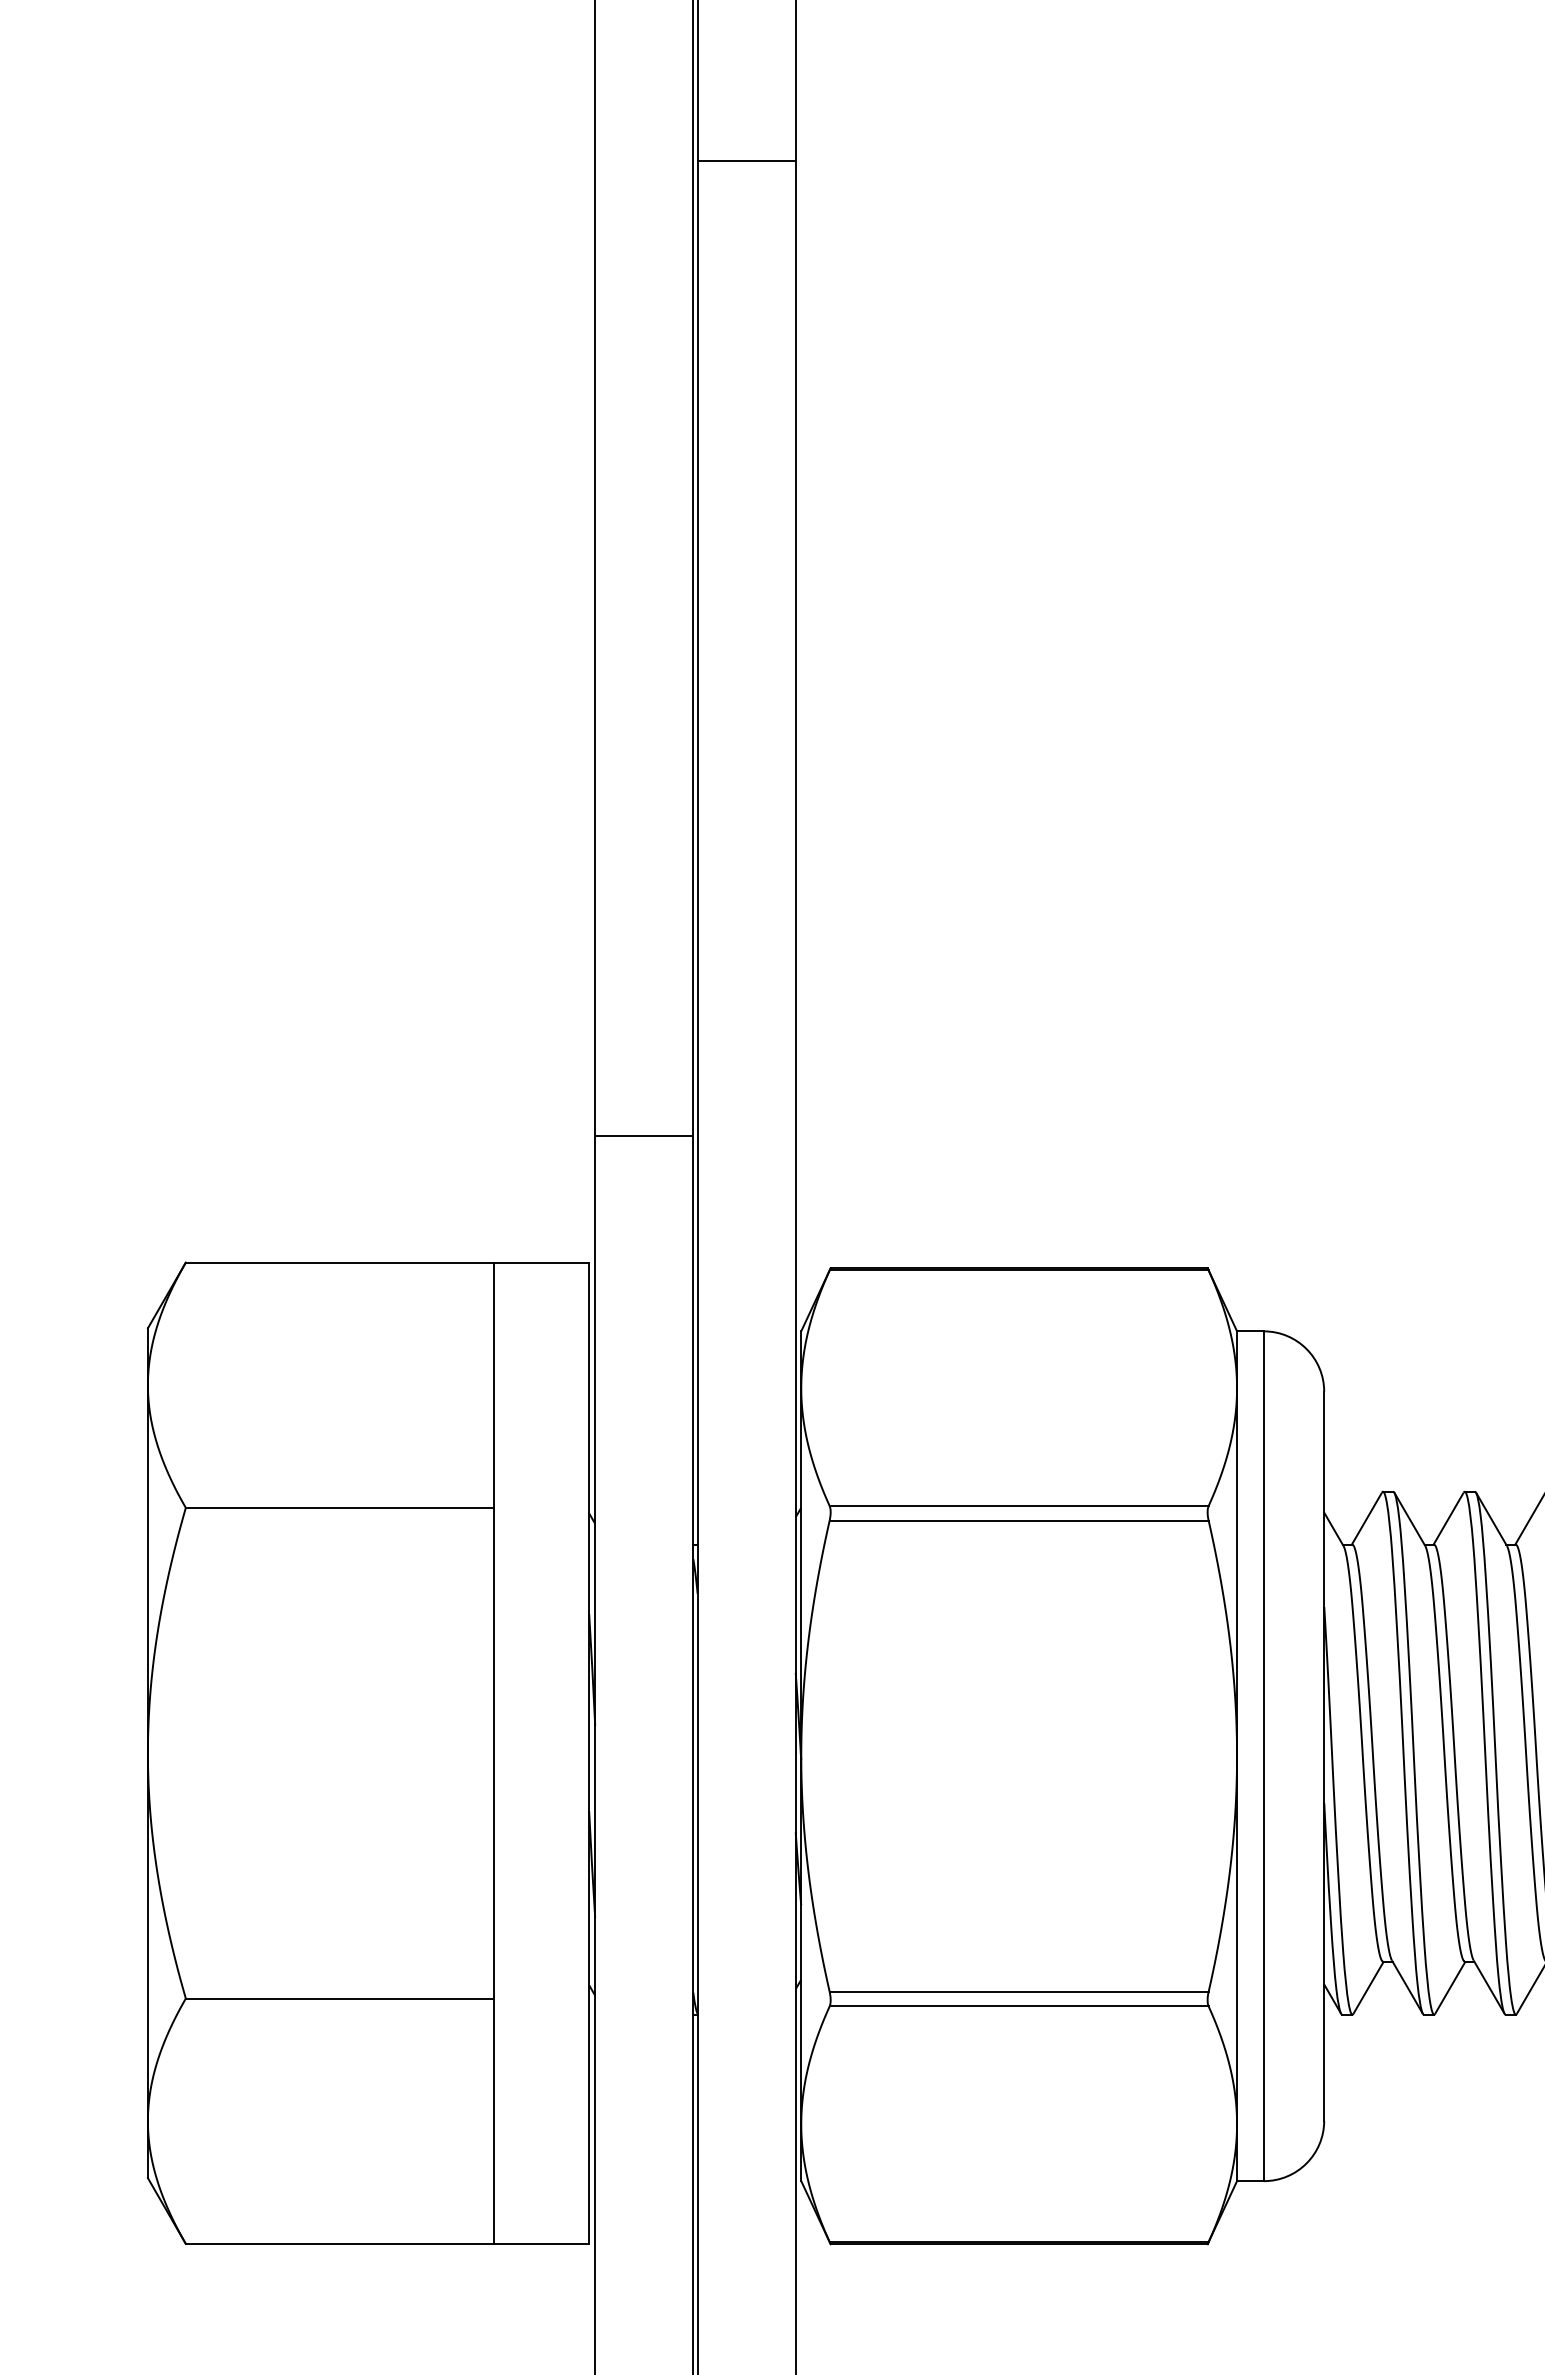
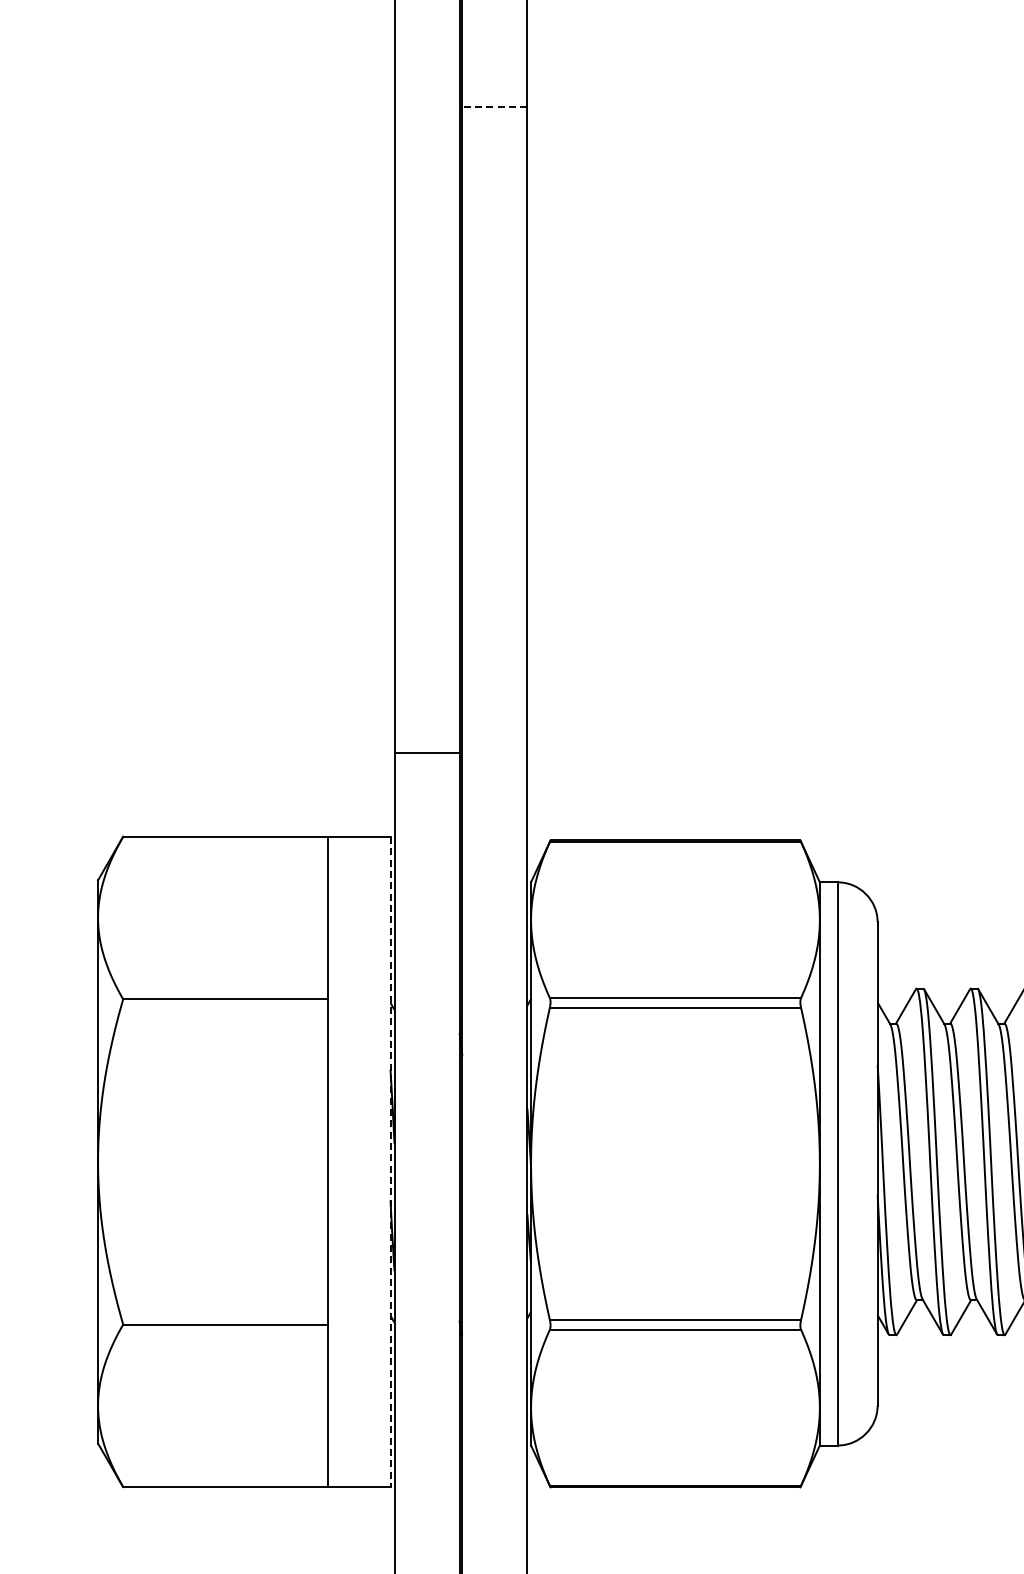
line: (746, 160) -> (494, 106), solid -> dashed
line: (589, 1752) -> (390, 1161), solid -> dashed

